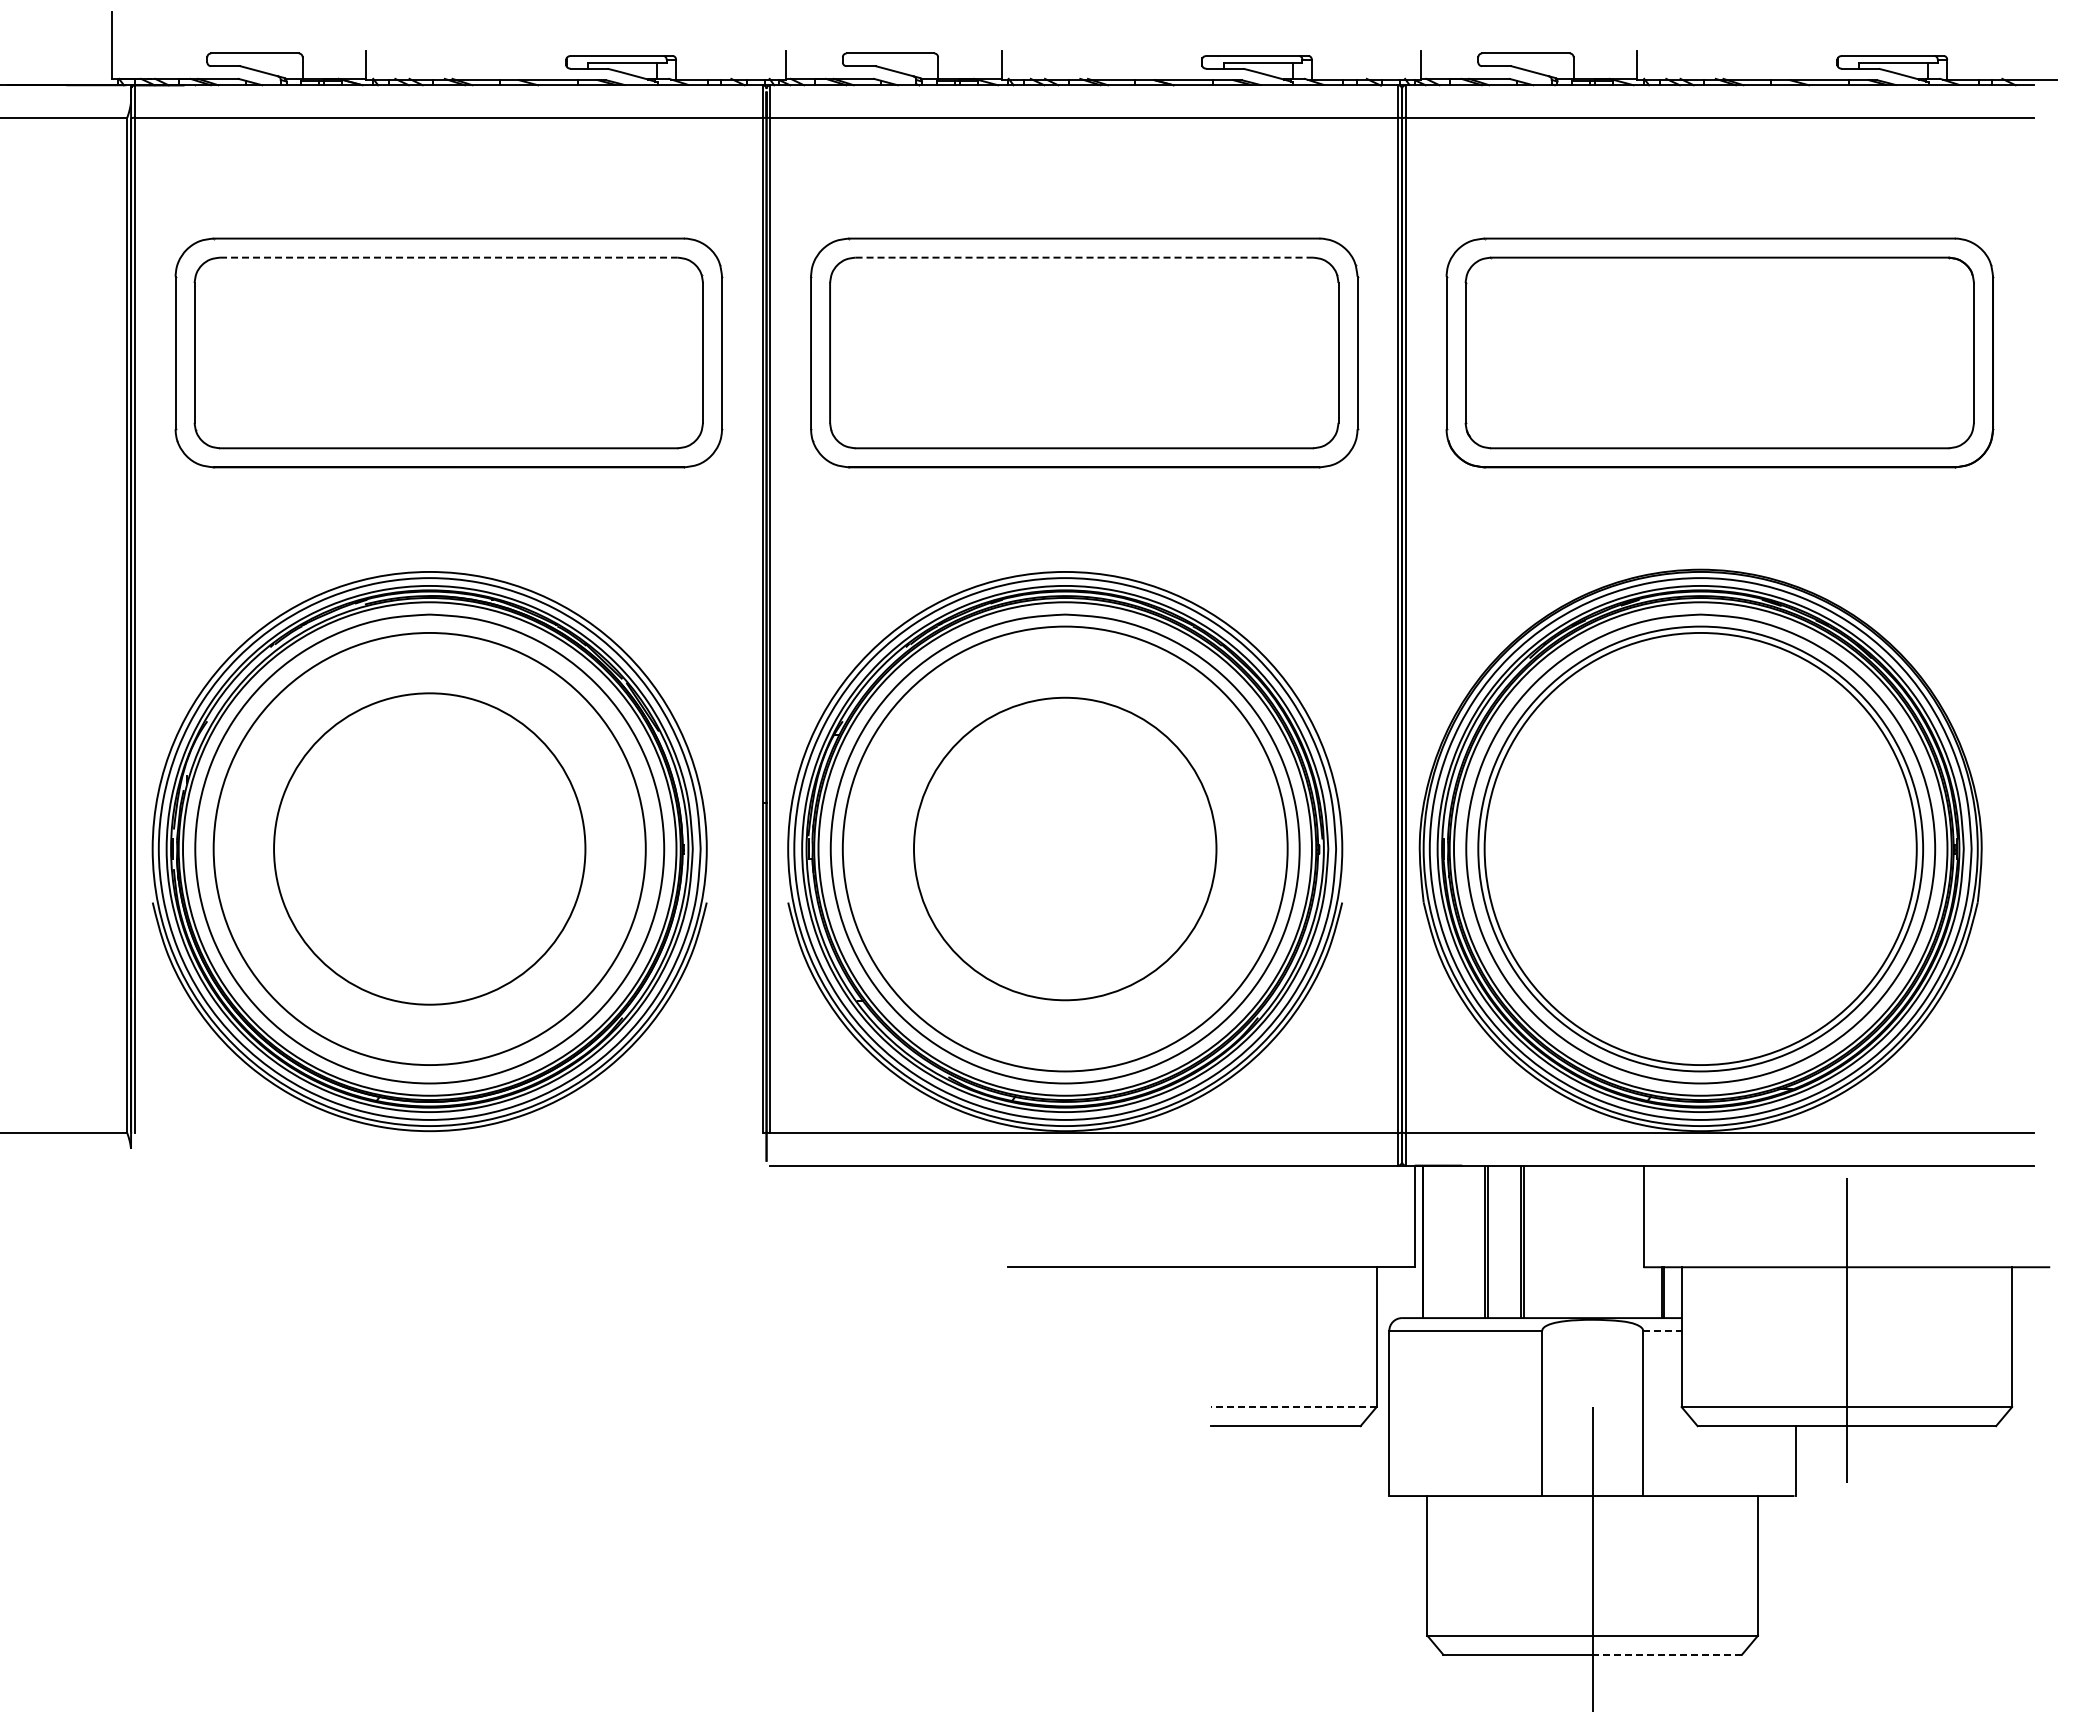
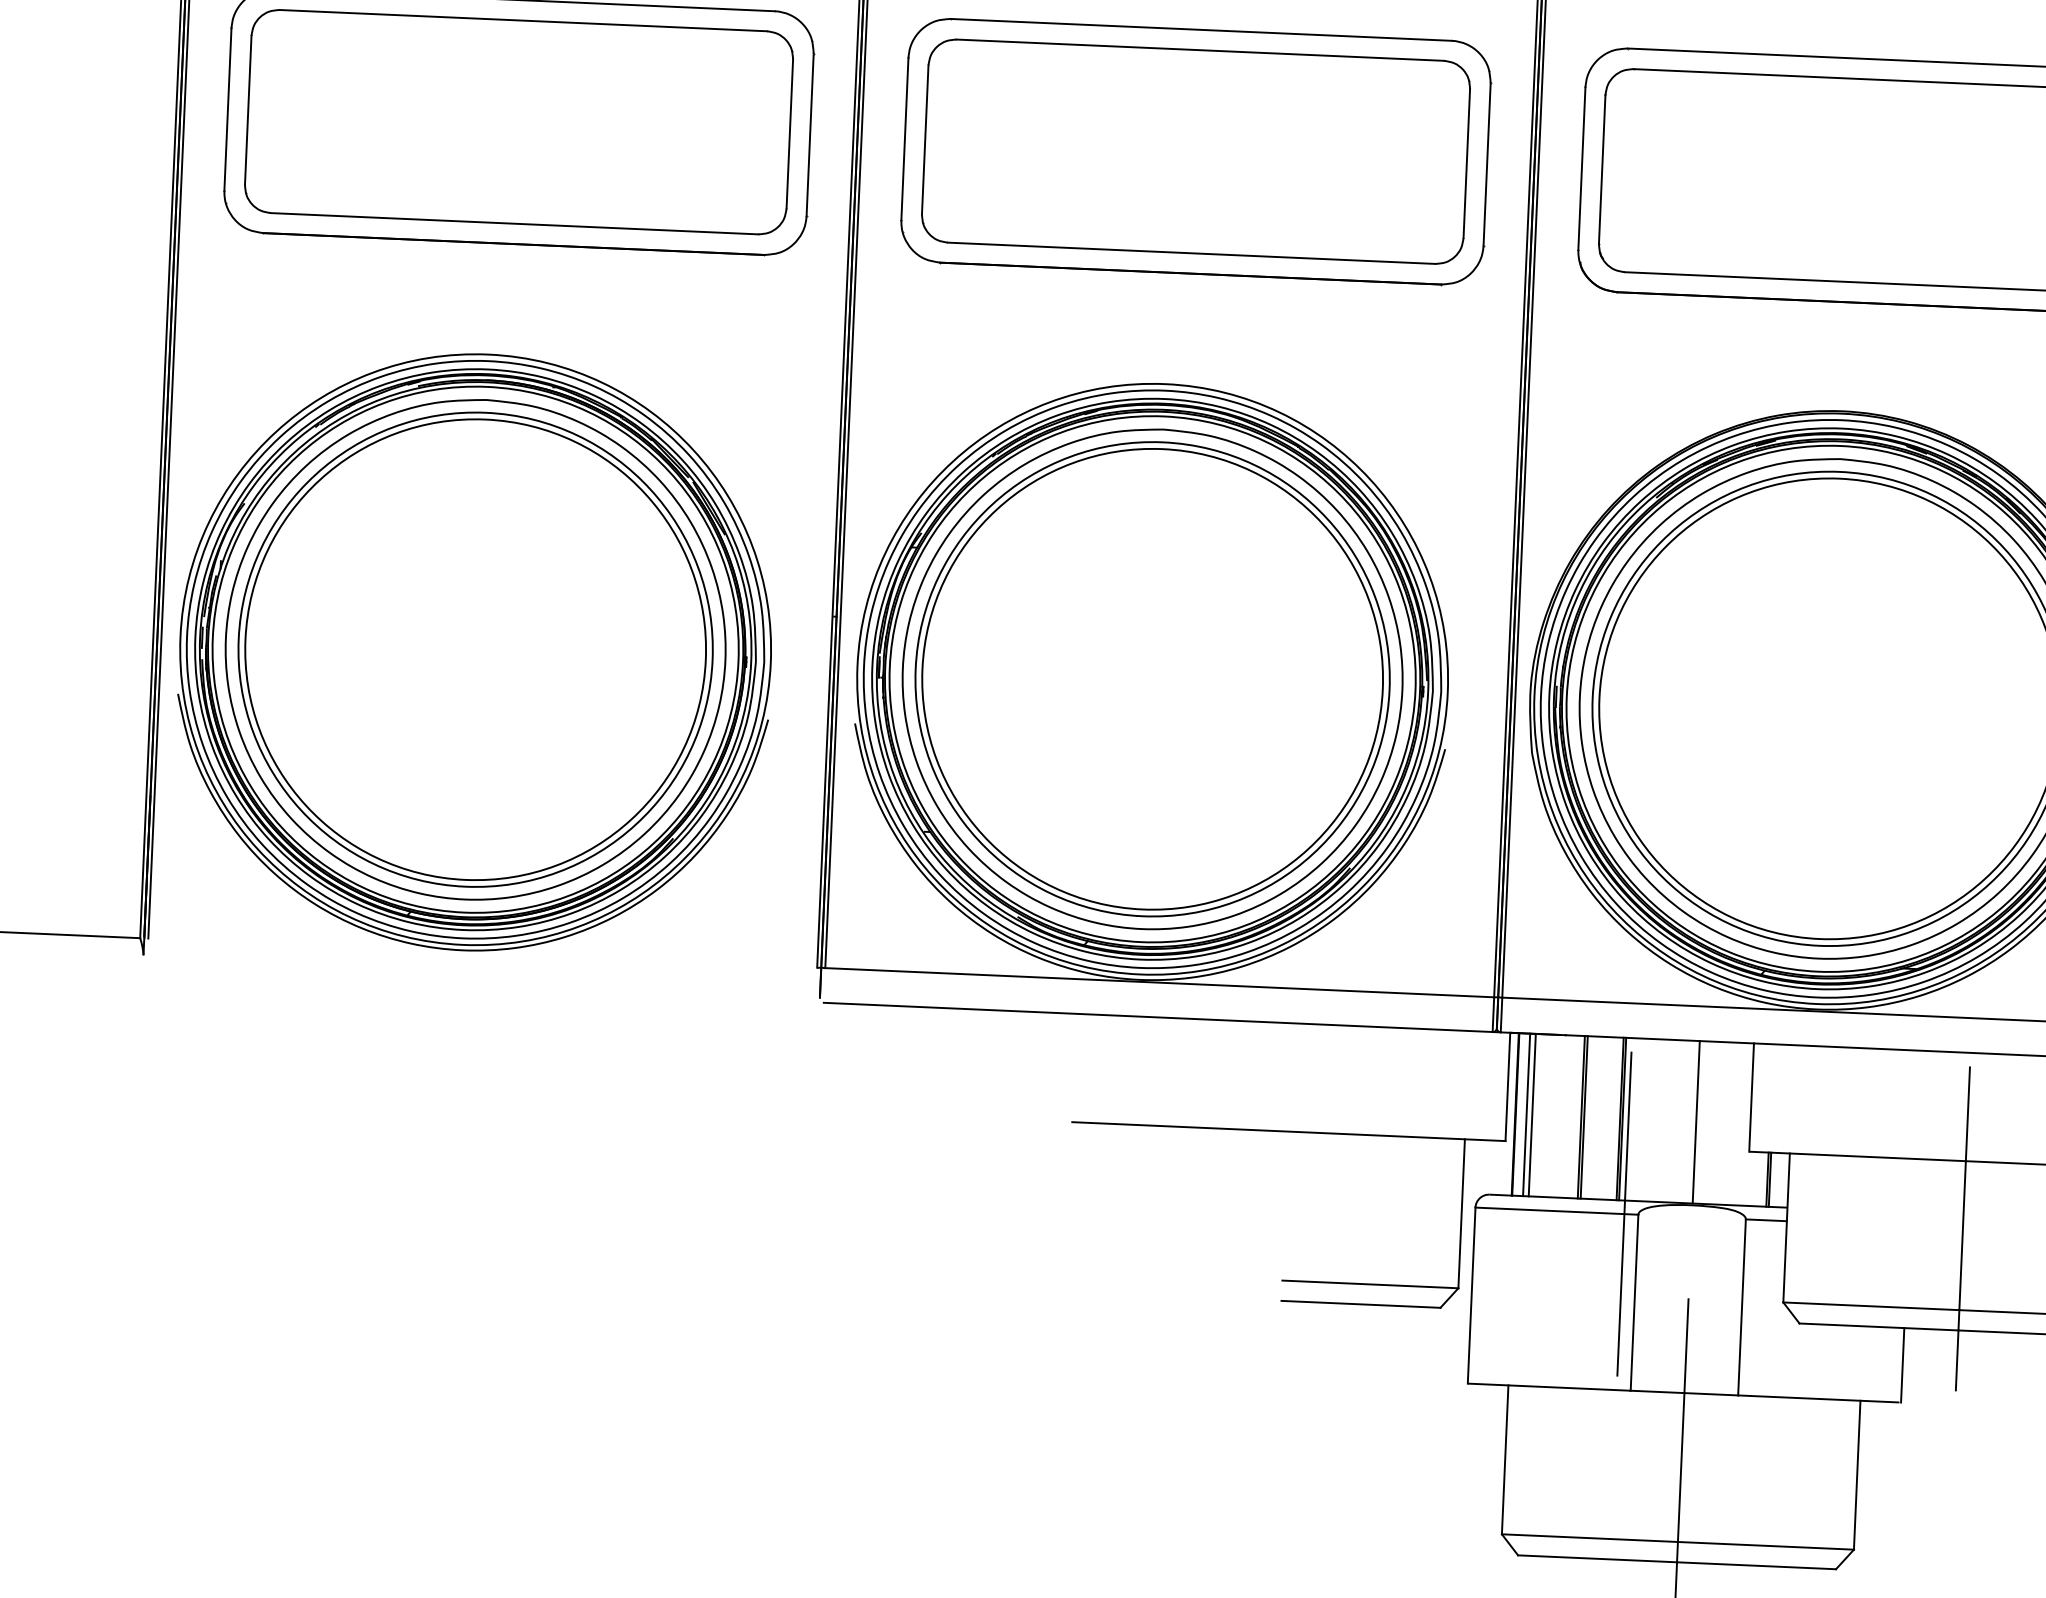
line: (448, 257) -> (523, 20), dashed -> solid
line: (1084, 257) -> (1200, 50), dashed -> solid
circle: (429, 848) -> (475, 649), size x1.43
circle: (1065, 848) -> (1152, 678), size x1.43
line: (1433, 1241) -> (1526, 1114), added
line: (1438, 1241) -> (1532, 1114), added
line: (1592, 1241) -> (1696, 1121), added
line: (1529, 1330) -> (1624, 1213), added
line: (1662, 1330) -> (1766, 1219), dashed -> solid
line: (1294, 1407) -> (1370, 1284), dashed -> solid
line: (1667, 1654) -> (1756, 1565), dashed -> solid

